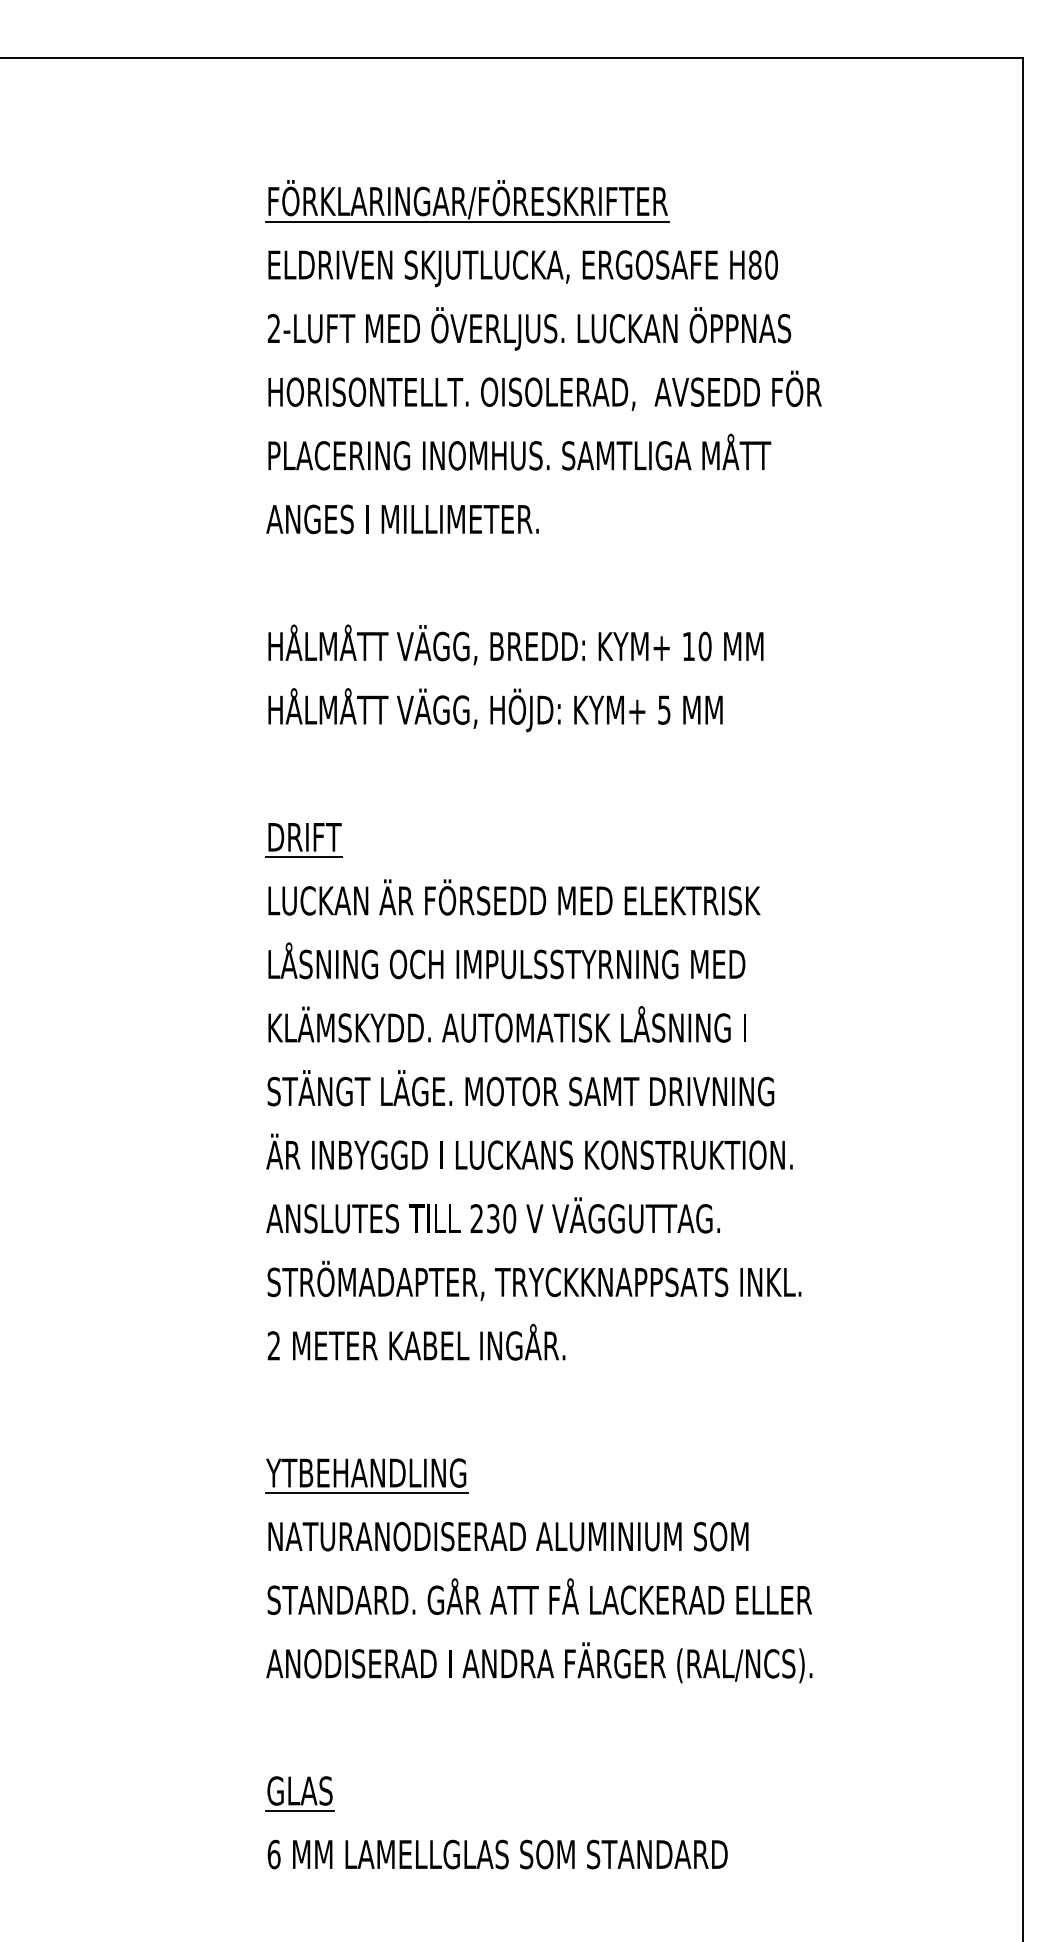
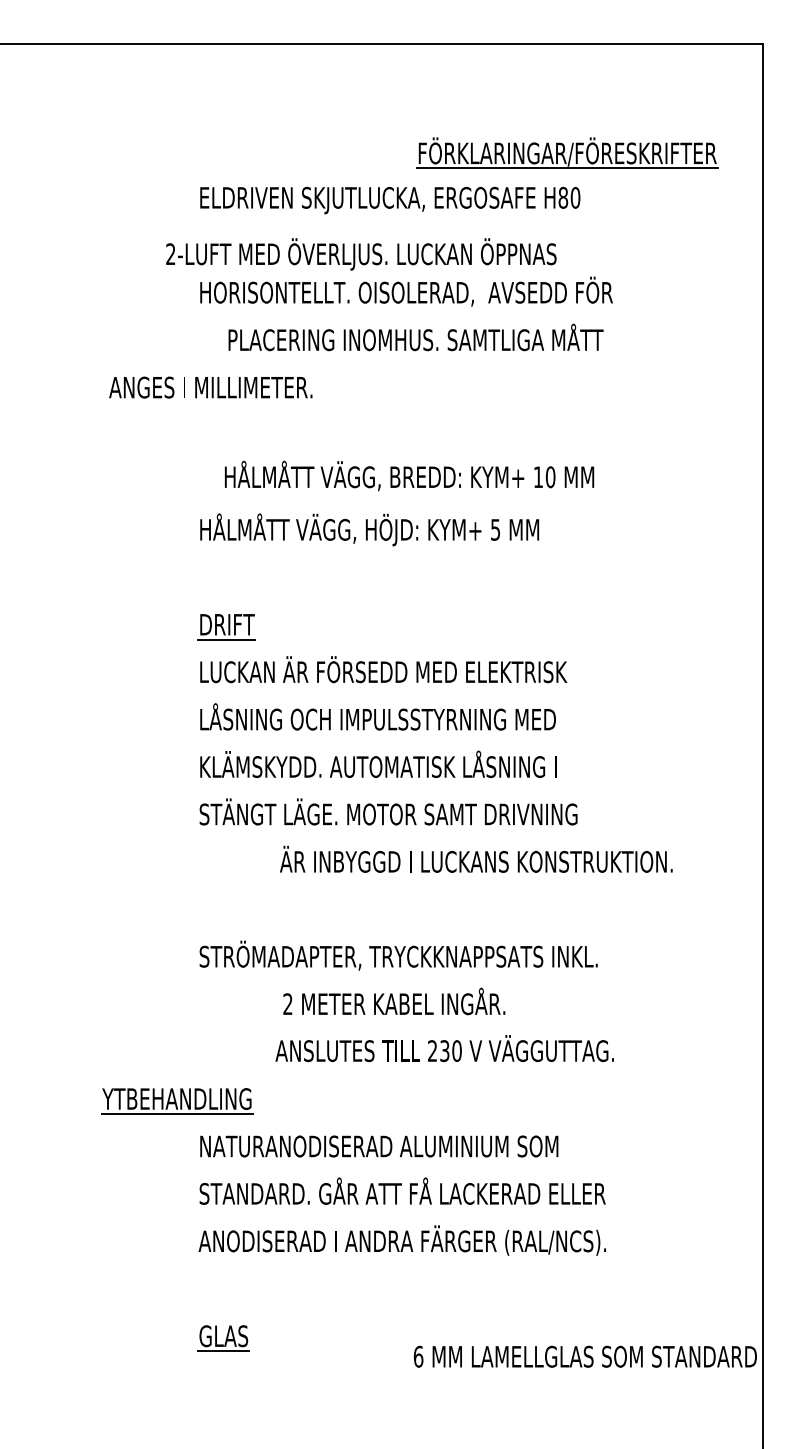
part: (467, 201) -> (567, 153), moved
text: (529, 328) -> (361, 254), moved
text: (519, 451) -> (415, 336), moved
text: (402, 519) -> (210, 387), moved
text: (515, 644) -> (409, 475), moved
text: (529, 1151) -> (476, 859), moved
text: (492, 1215) -> (444, 1048), moved
text: (416, 1341) -> (394, 1000), moved
part: (366, 1475) -> (177, 1100), moved
text: (497, 1854) -> (585, 1356), moved

